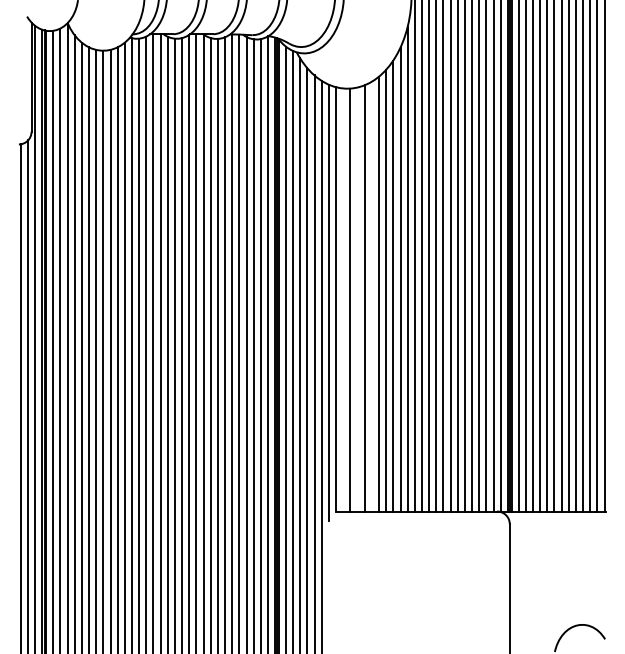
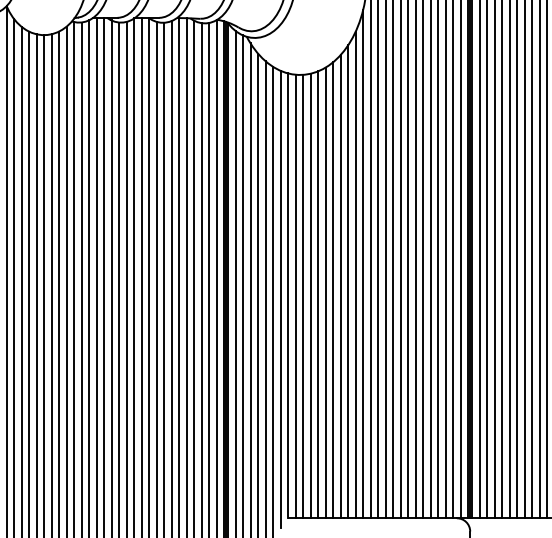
line: (371, 296) -> (325, 292), added
line: (343, 299) -> (295, 295), added
line: (357, 299) -> (310, 295), added

